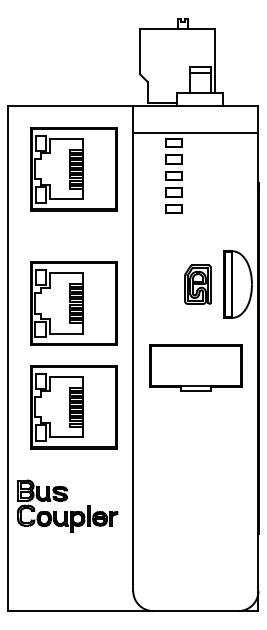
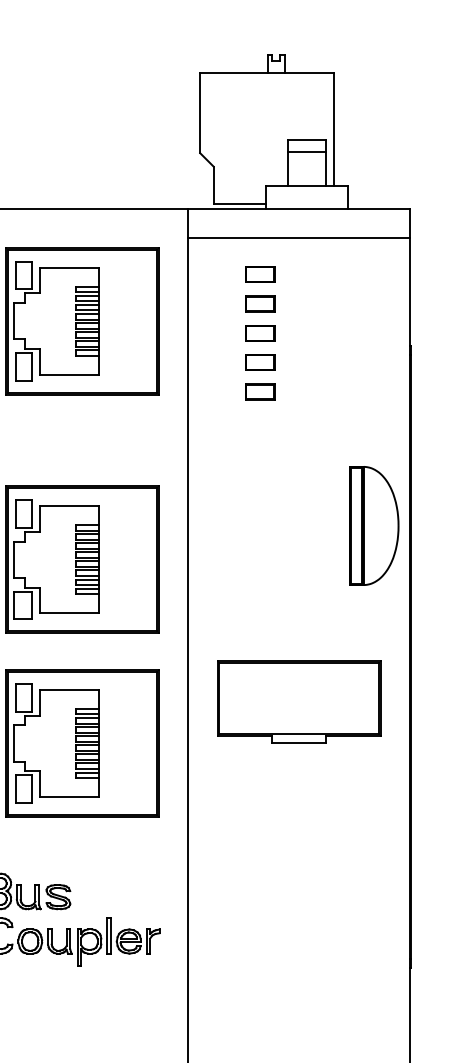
line: (195, 133) -> (298, 238), moved
part: (197, 284) -> (301, 525), removed
part: (195, 367) -> (298, 701), moved

